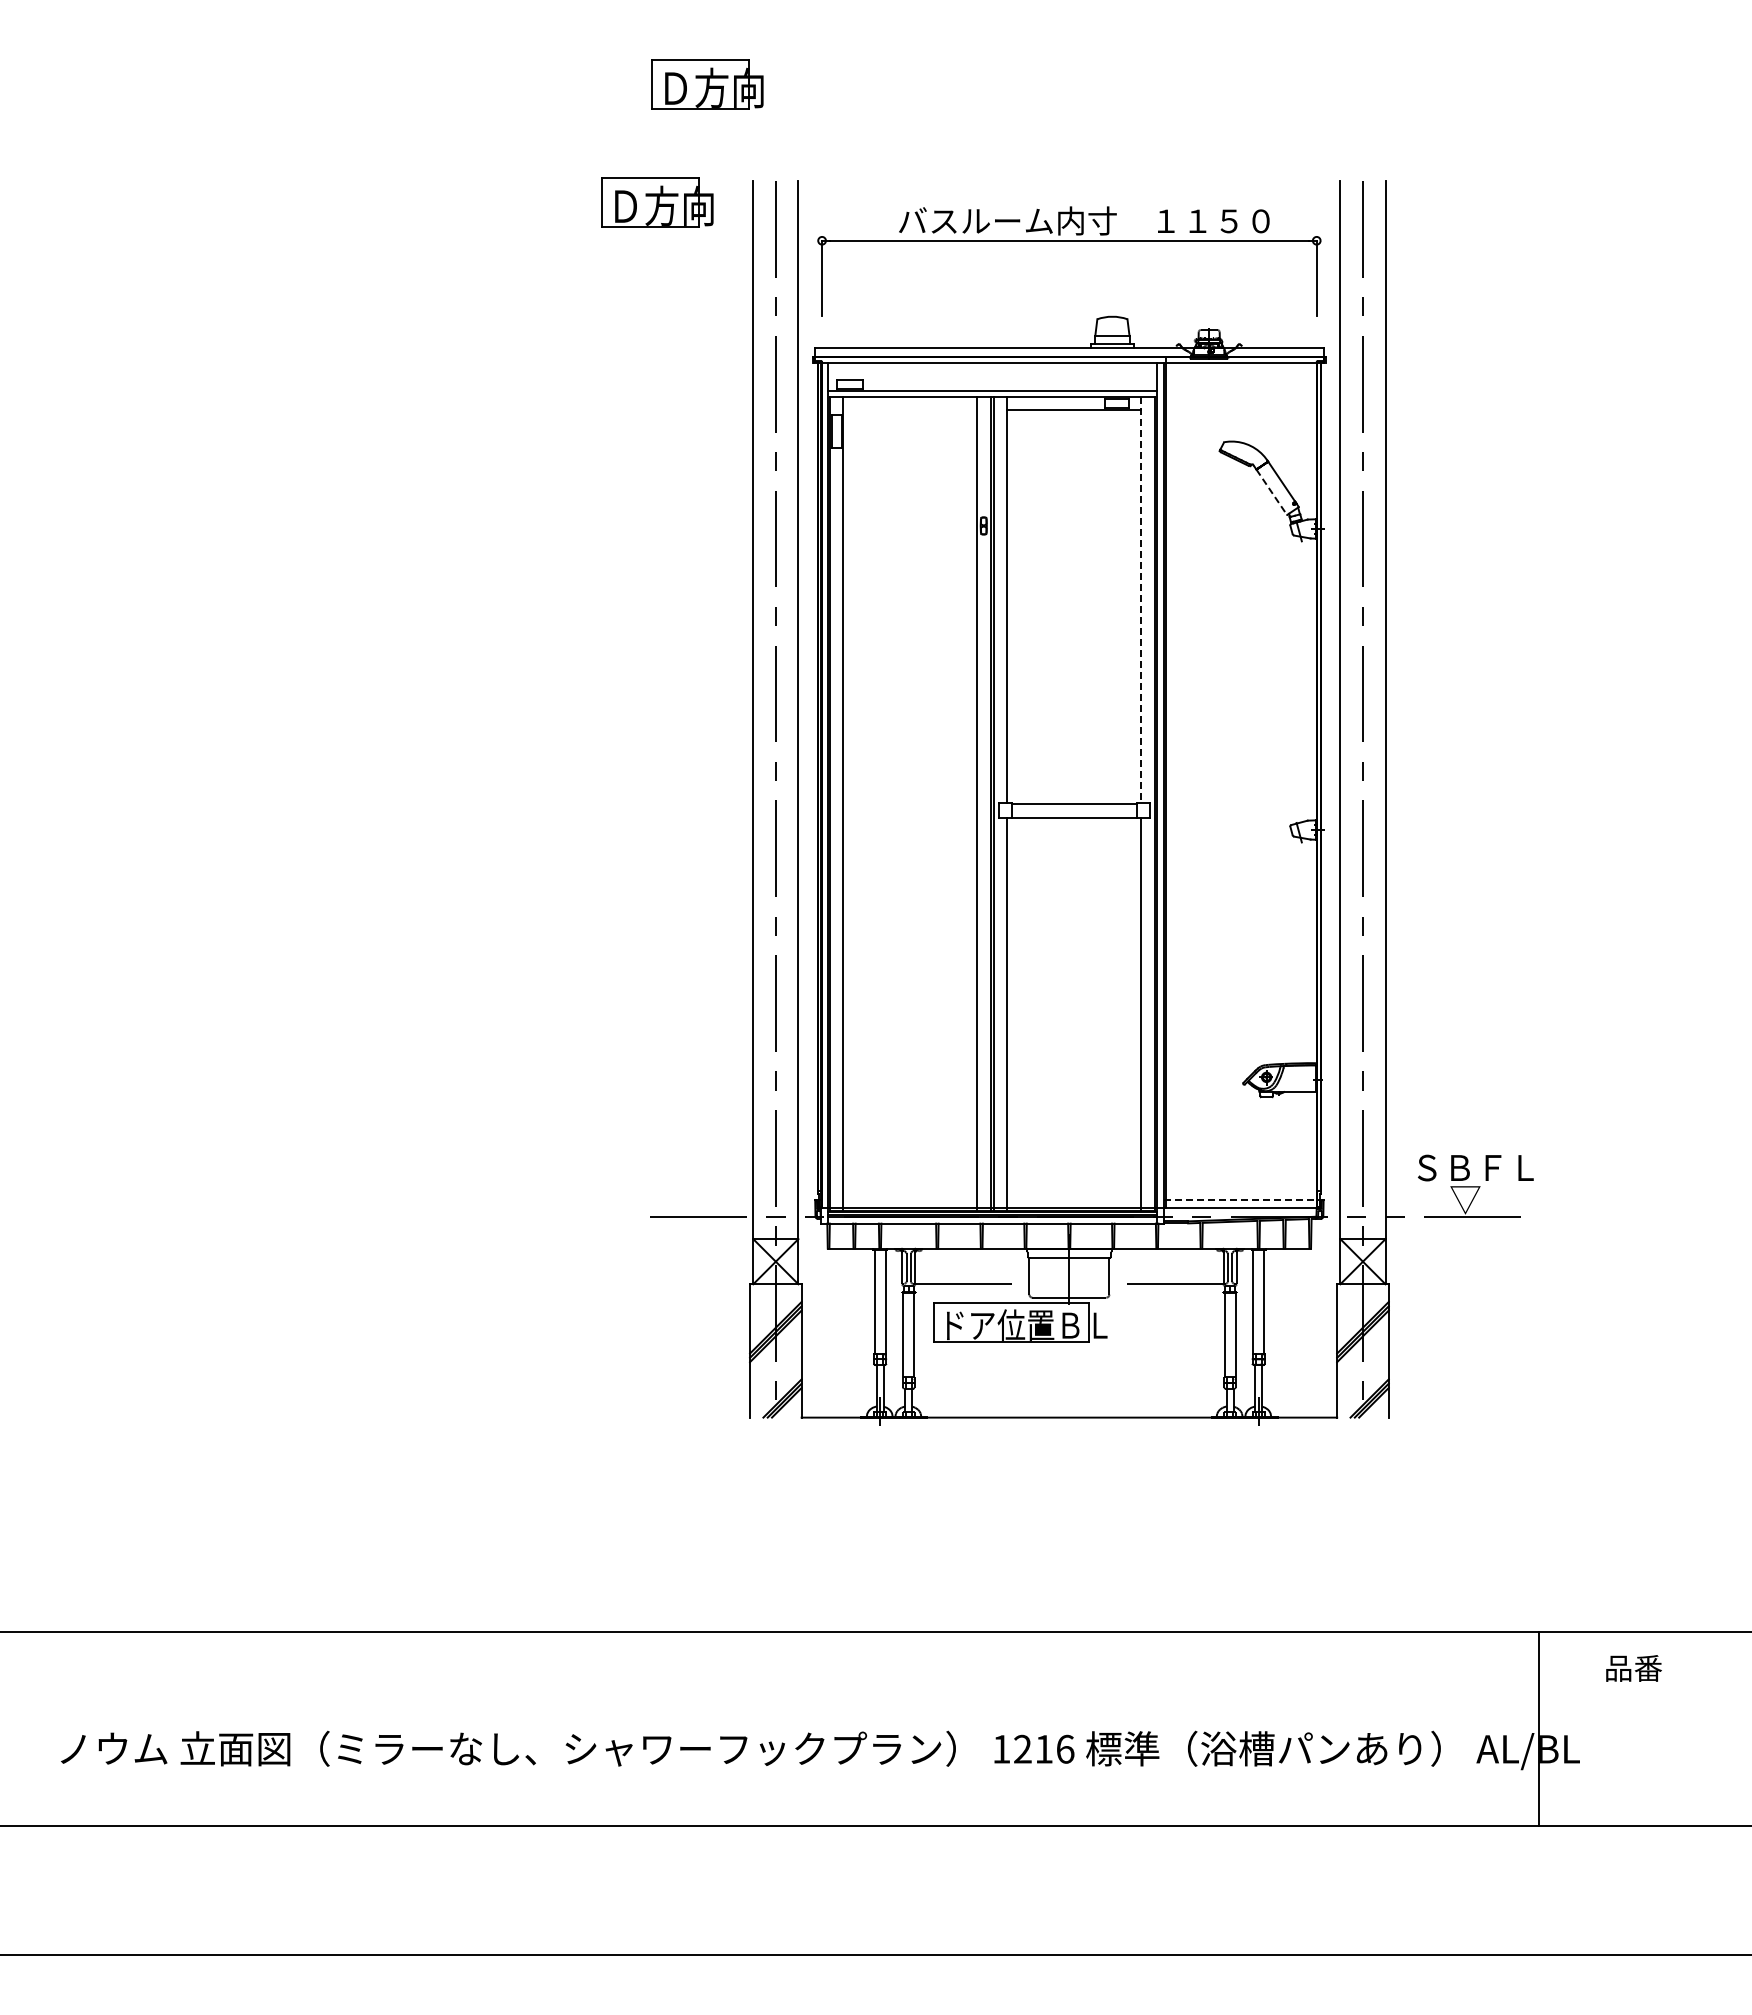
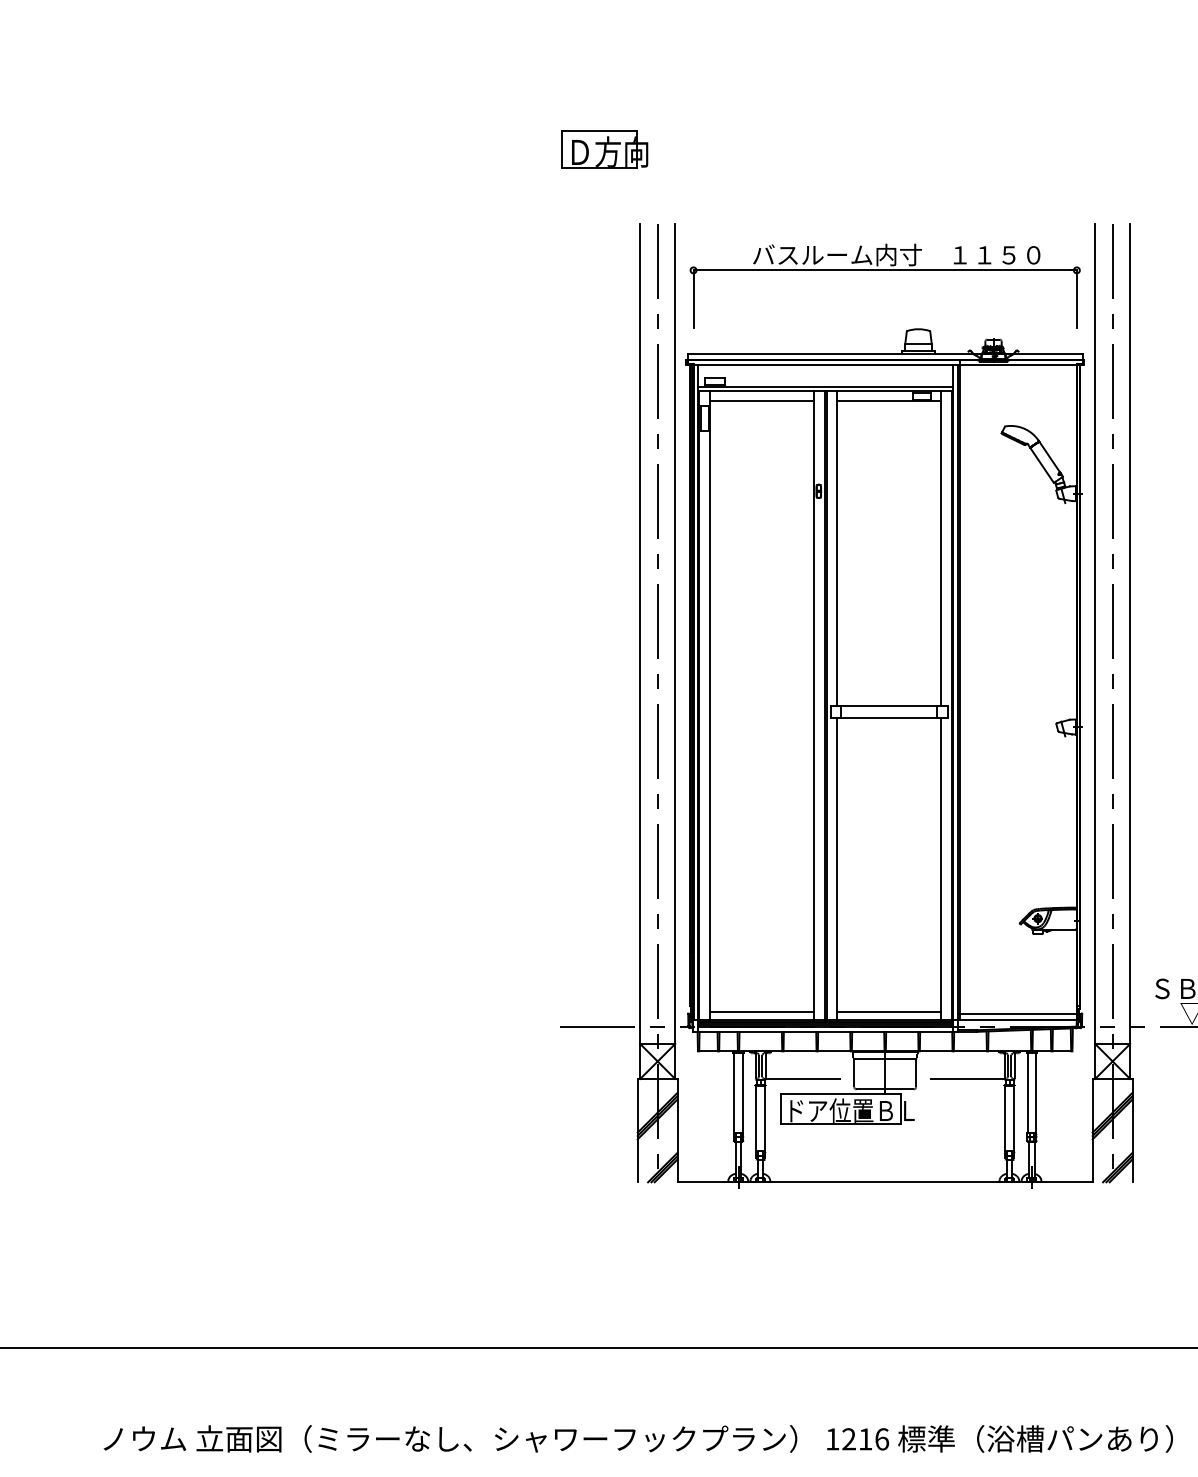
part: (657, 202) -> (566, 240), removed
line: (910, 409) -> (762, 401), added
line: (1271, 492) -> (1041, 465), dashed -> solid
line: (1141, 600) -> (941, 549), dashed -> solid
line: (910, 1197) -> (762, 1011), added
line: (1074, 1197) -> (889, 1011), added
line: (1243, 1199) -> (1020, 1013), dashed -> solid

